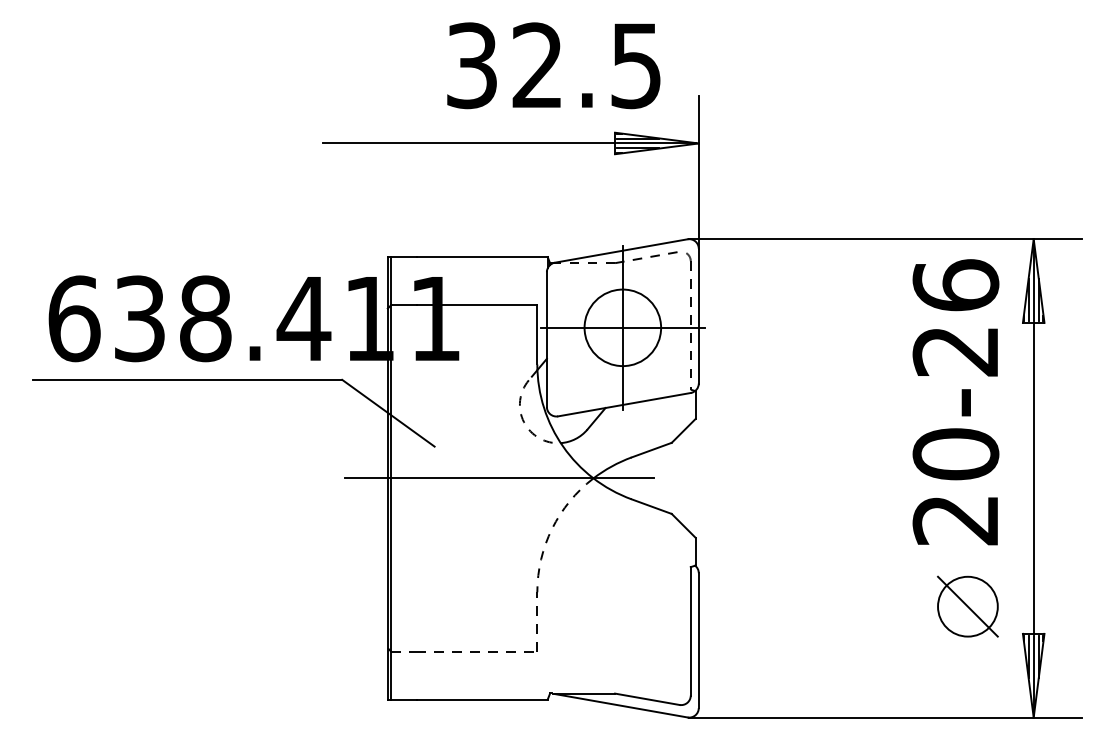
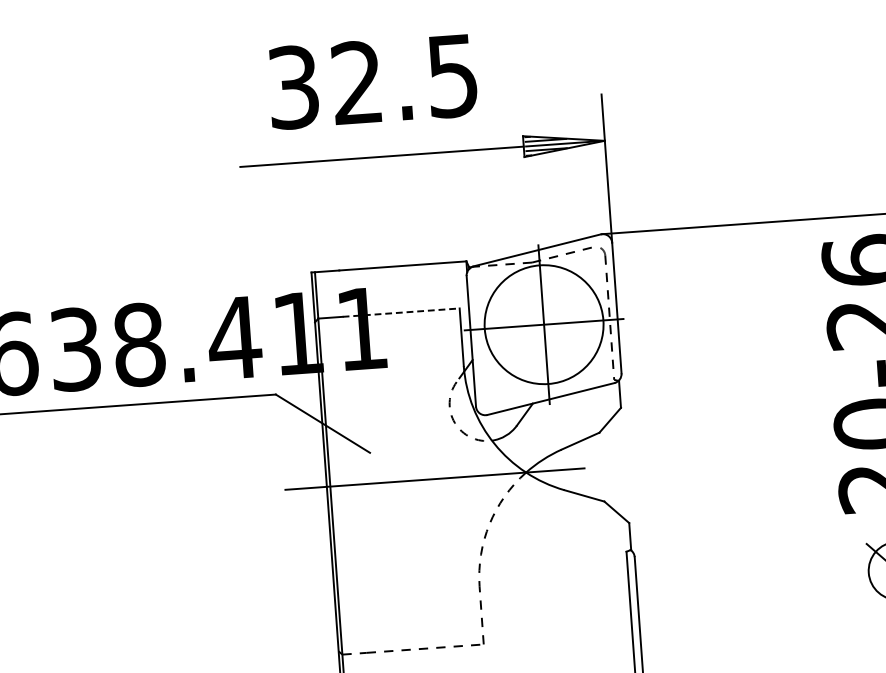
text: (553, 65) -> (372, 81), moved
line: (477, 304) -> (401, 312), solid -> dashed
circle: (622, 327) -> (543, 324), size x1.6

